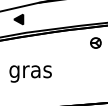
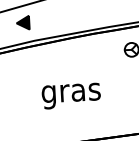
text: (30, 73) -> (71, 95), moved

